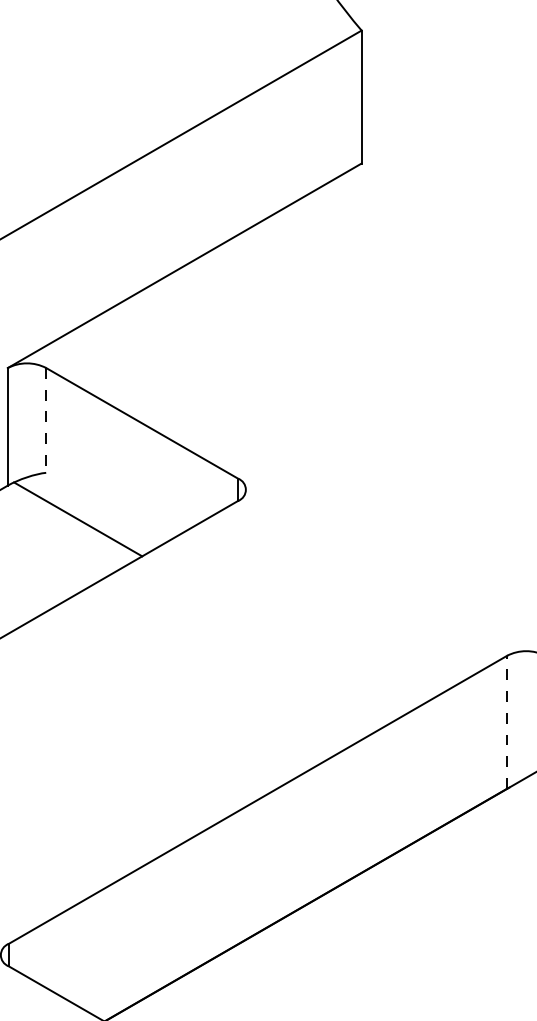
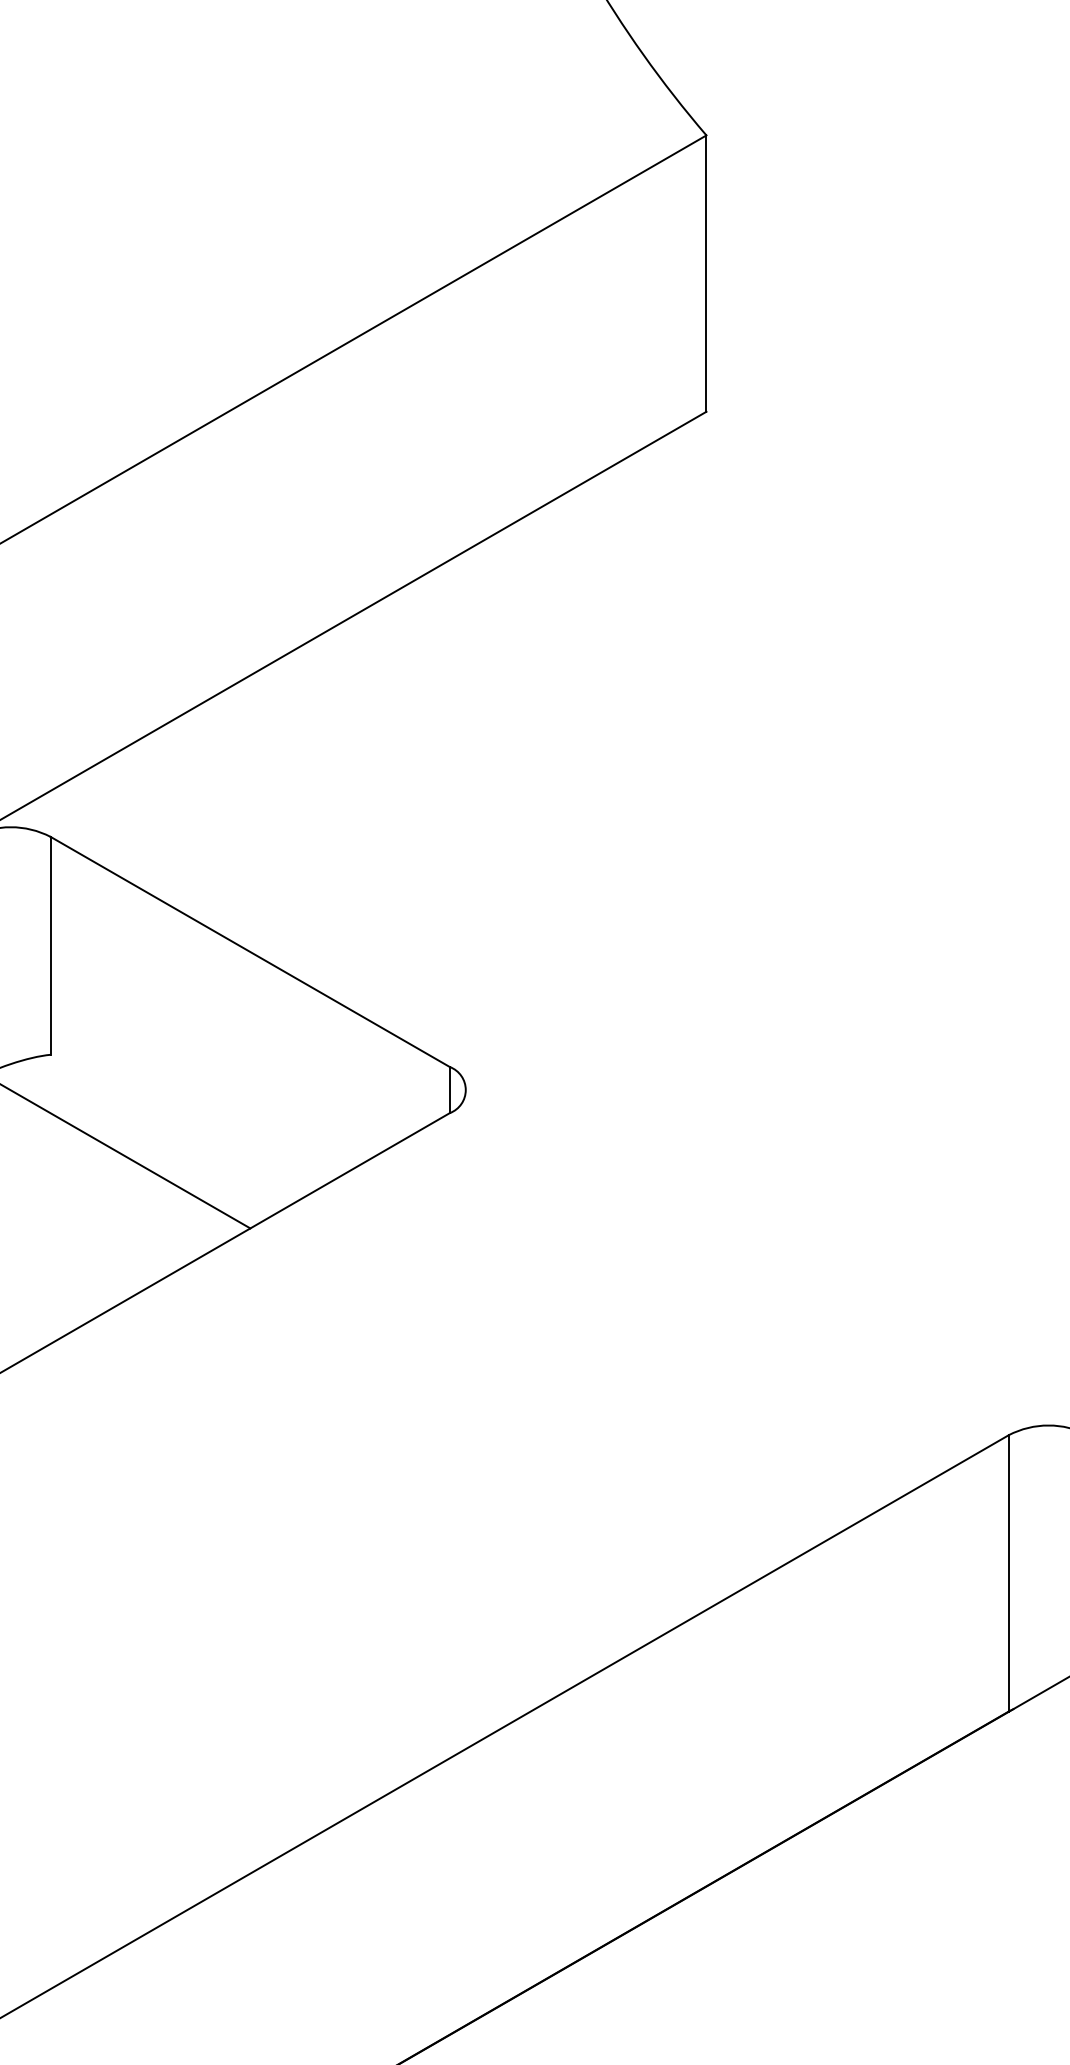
line: (46, 420) -> (51, 945), dashed -> solid
line: (507, 721) -> (1009, 1571), dashed -> solid

